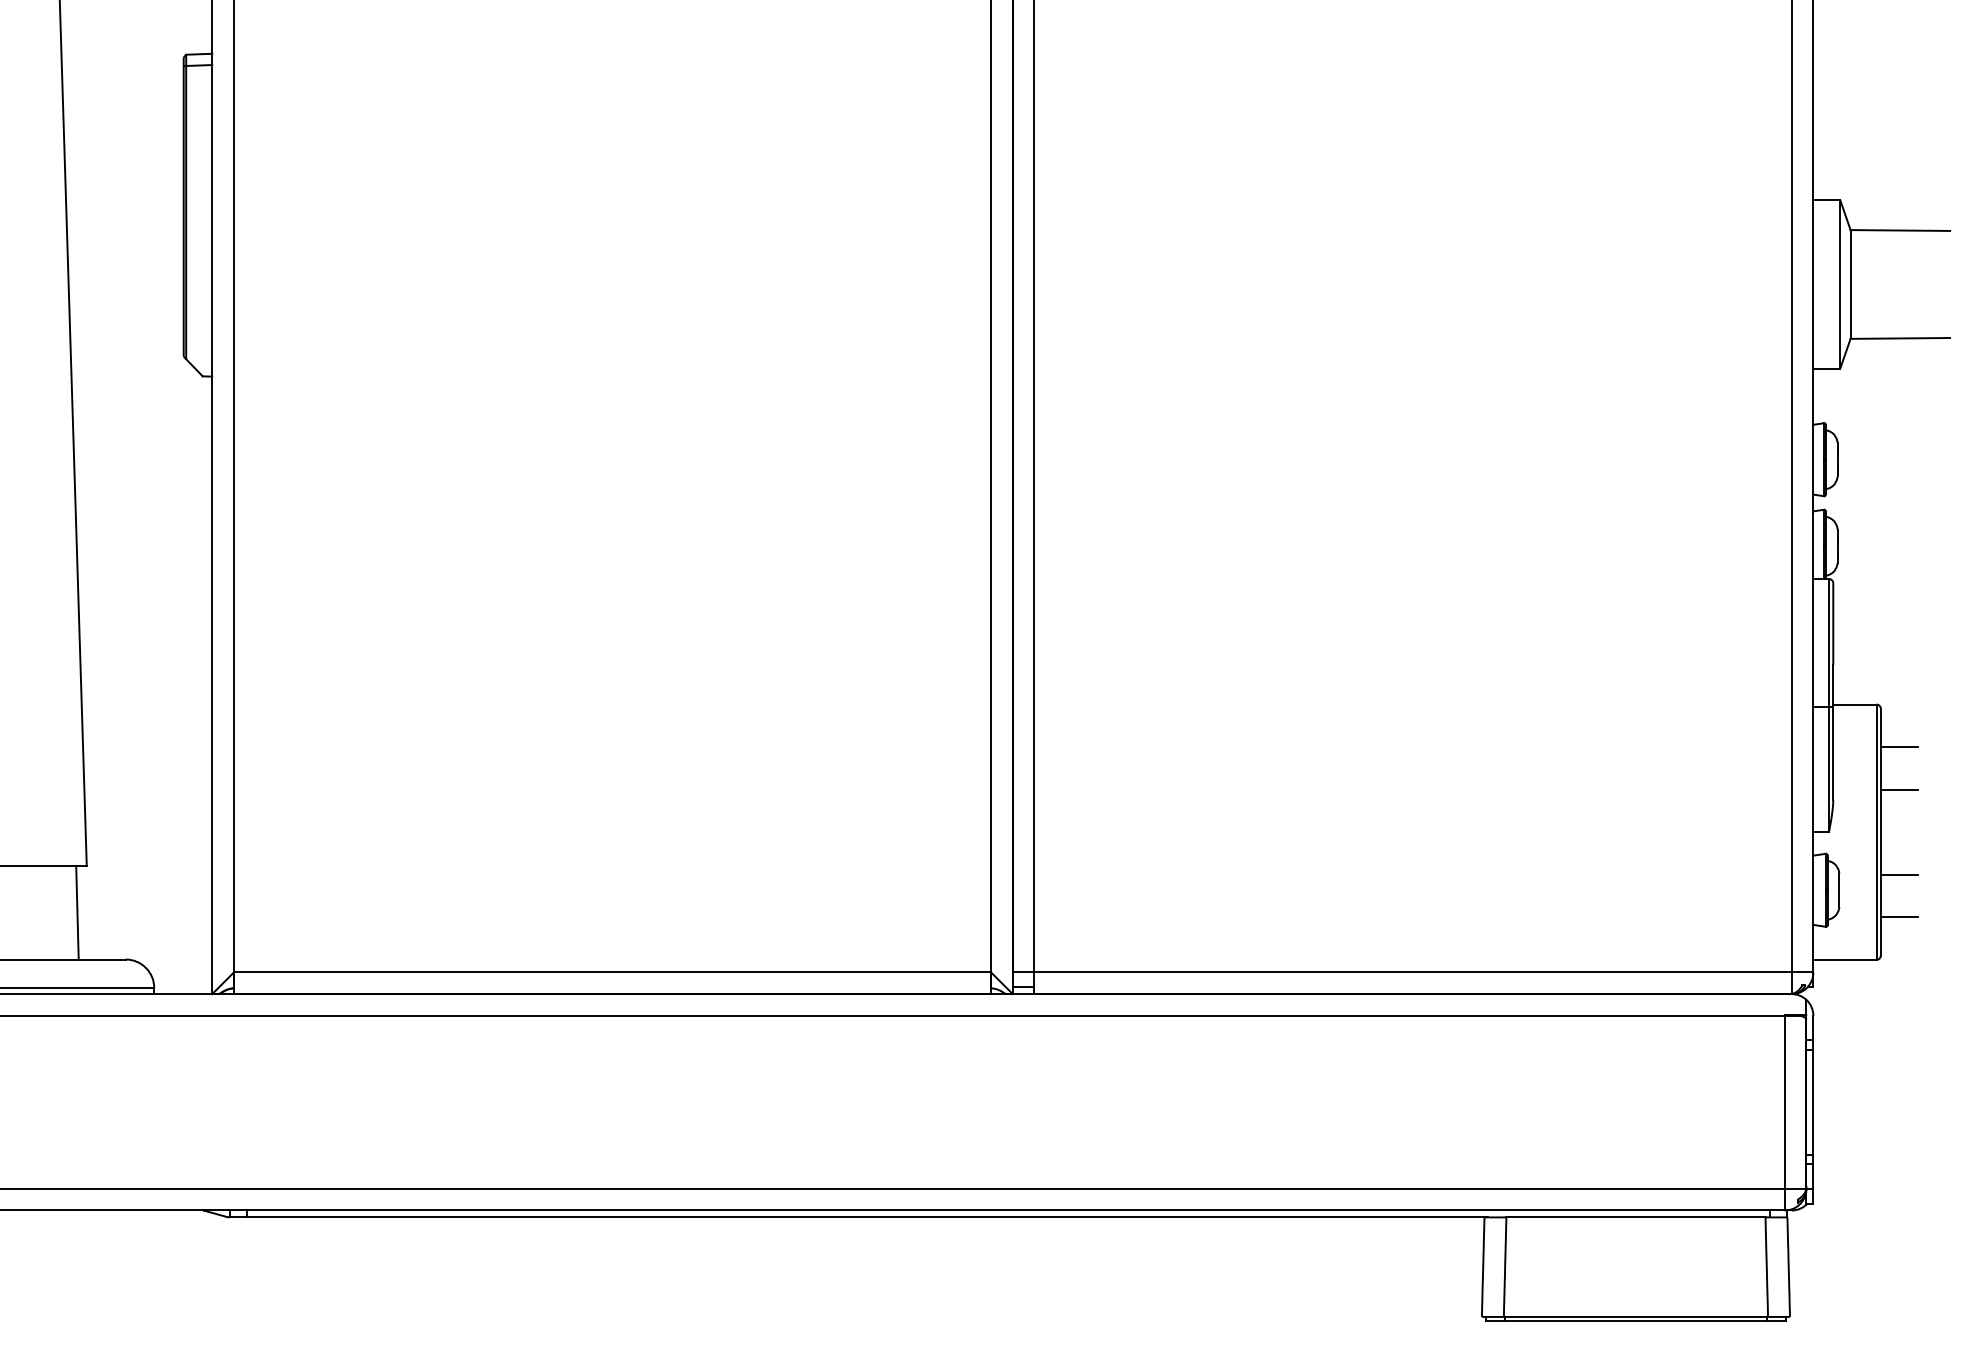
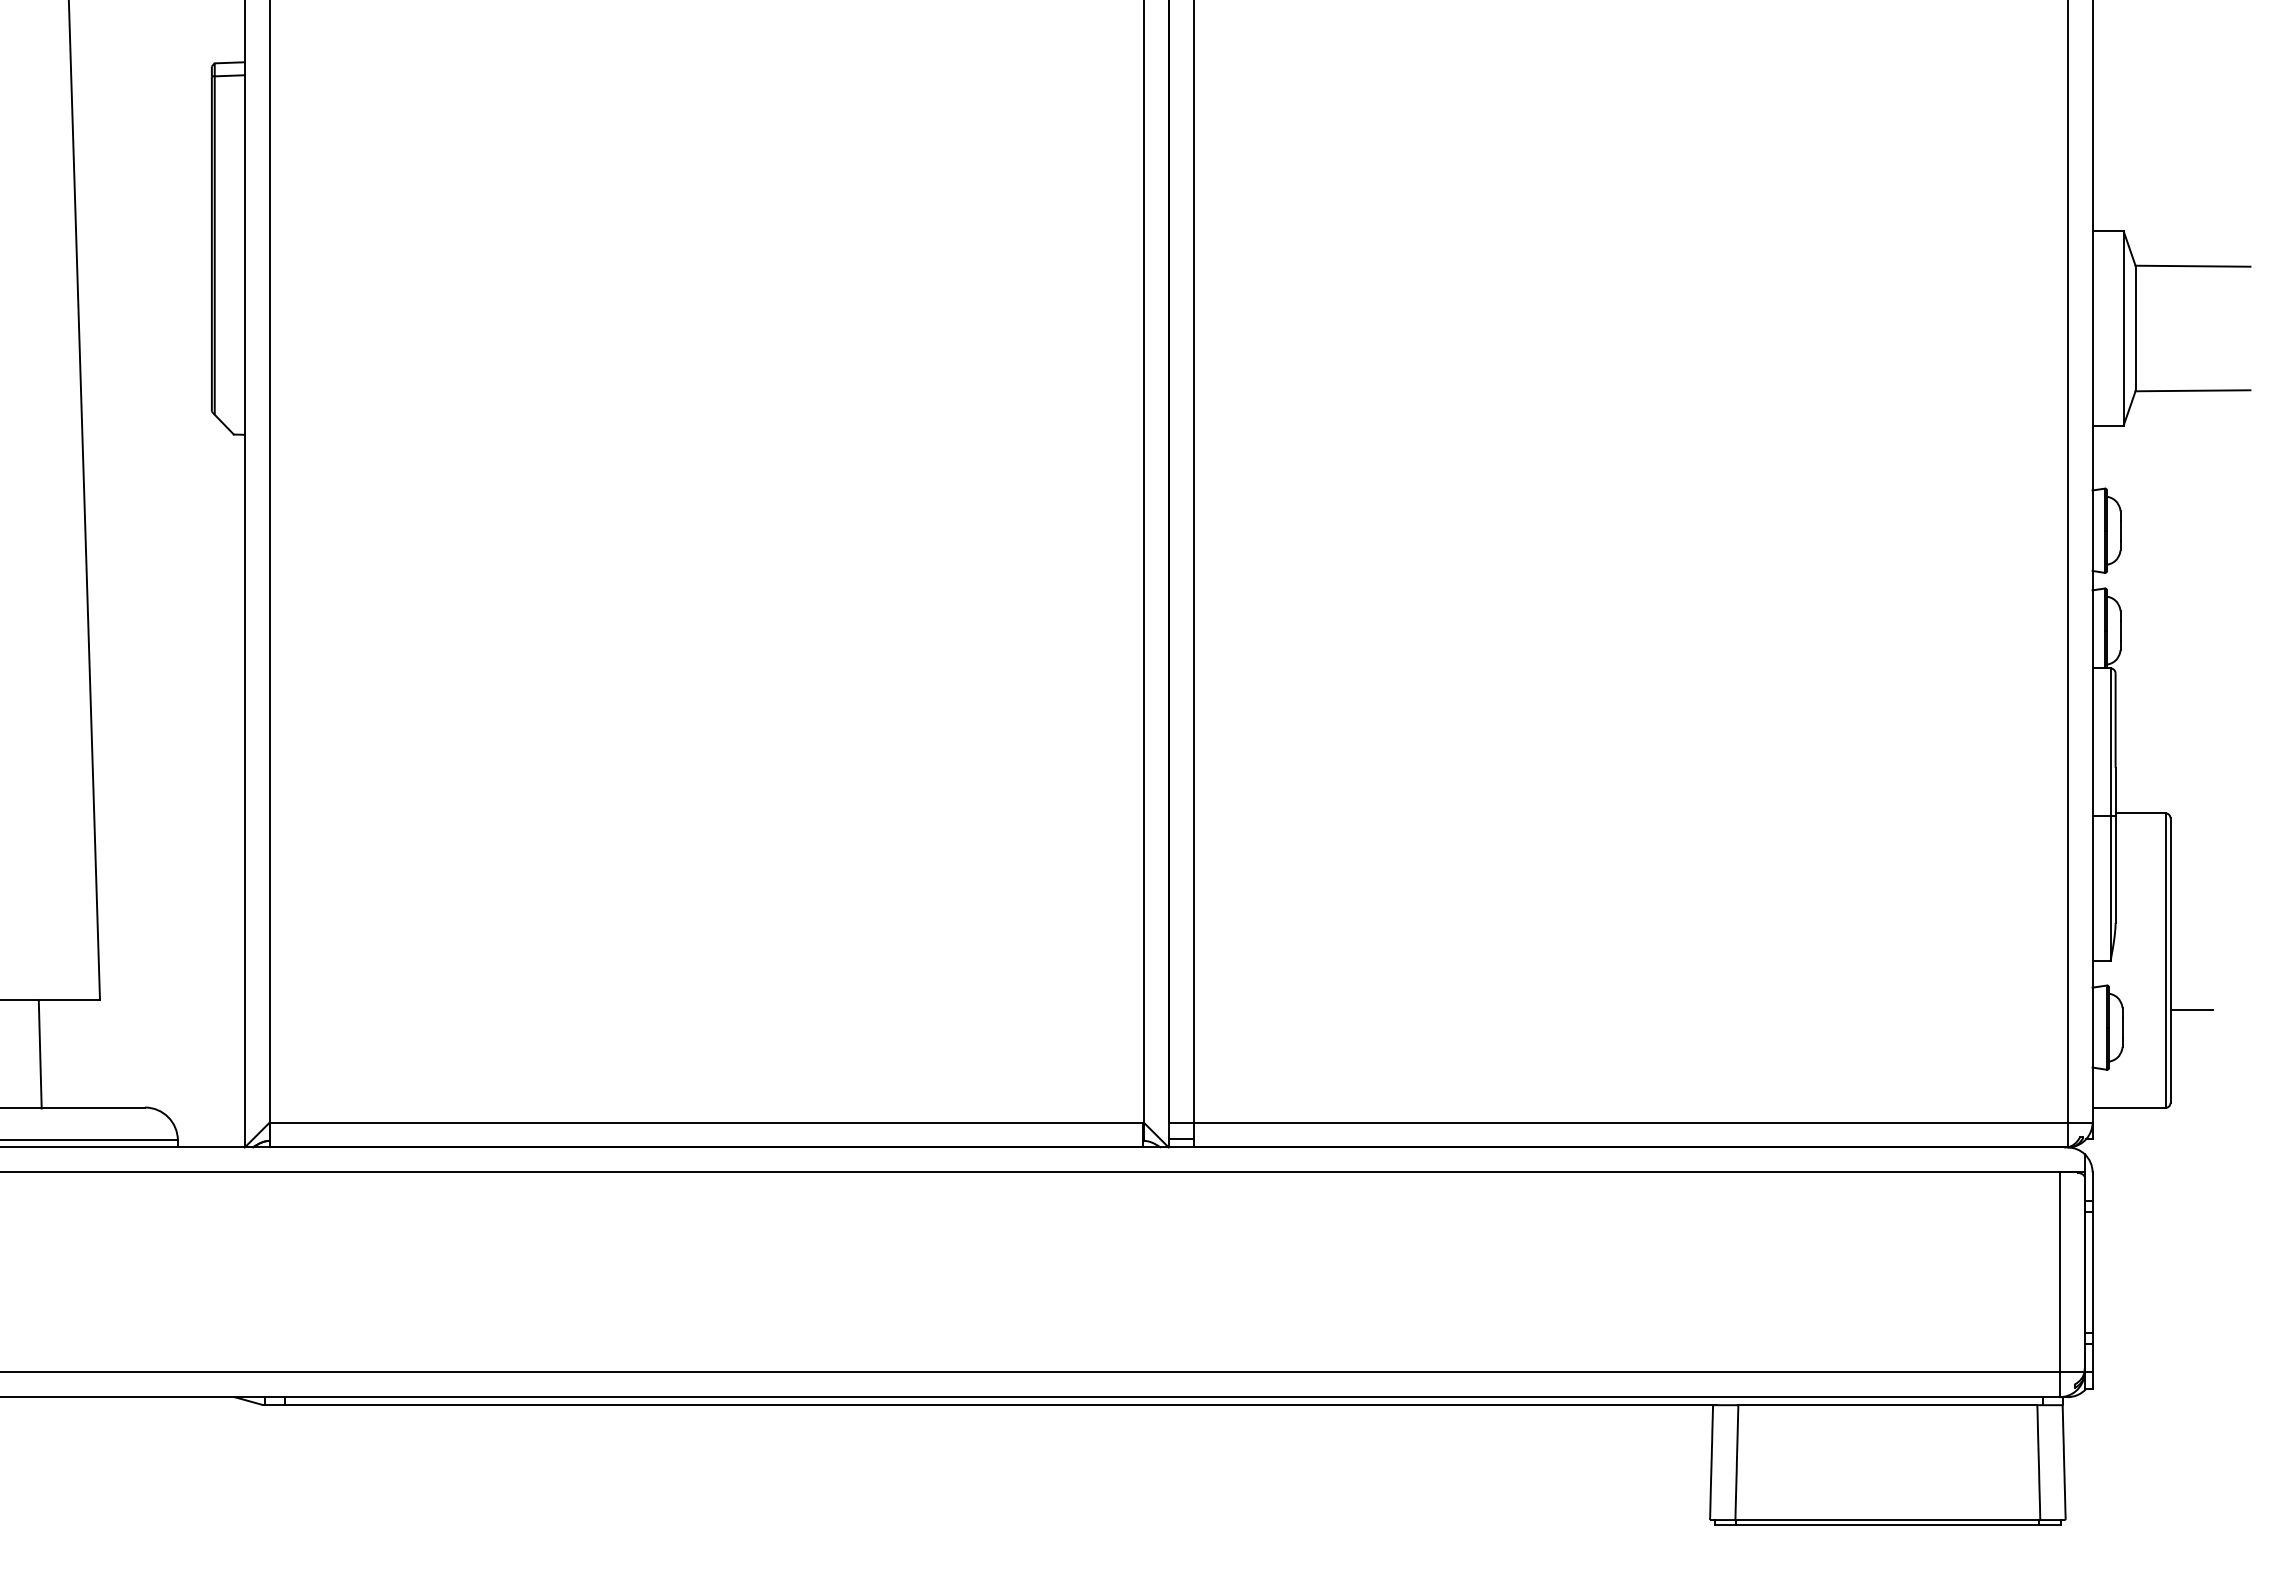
line: (1899, 747) -> (2191, 862), removed
line: (1899, 789) -> (2191, 911), removed
line: (76, 912) -> (39, 1054), moved
line: (1899, 917) -> (2191, 1058), removed

